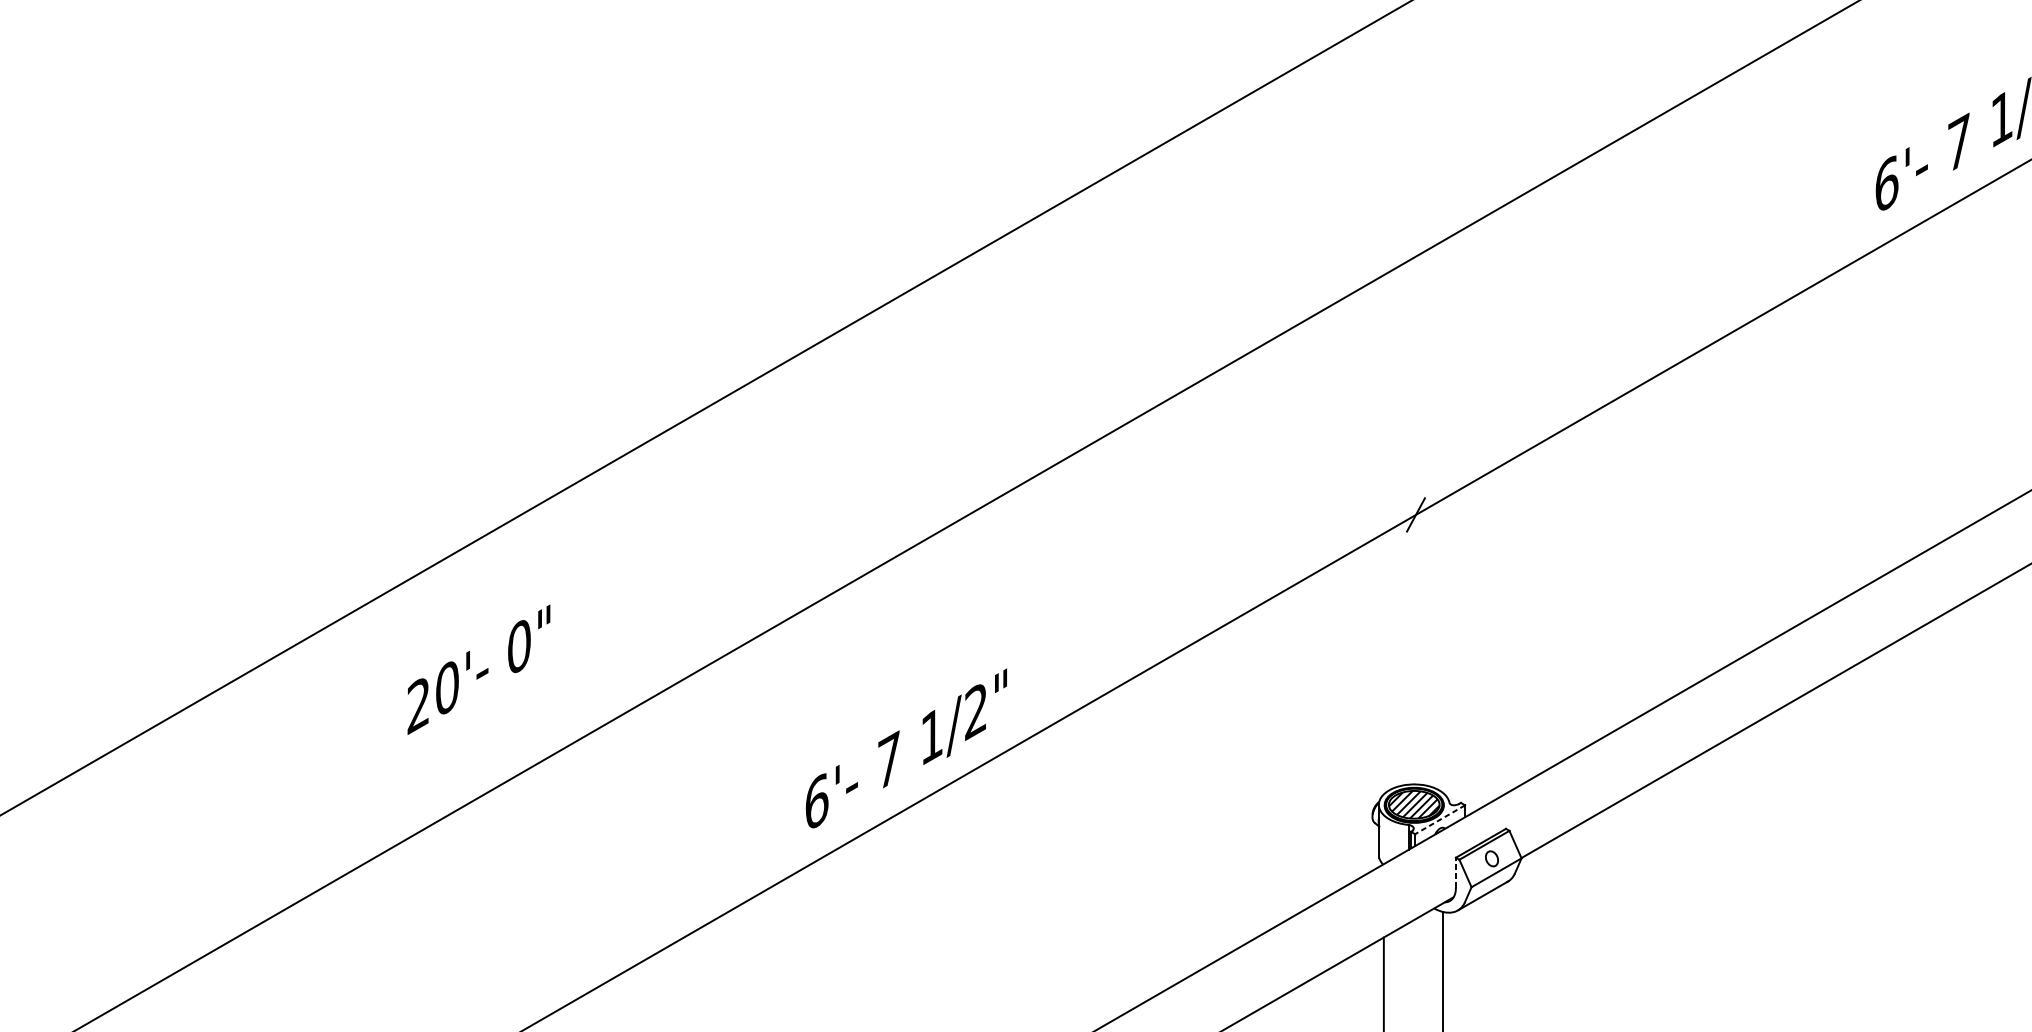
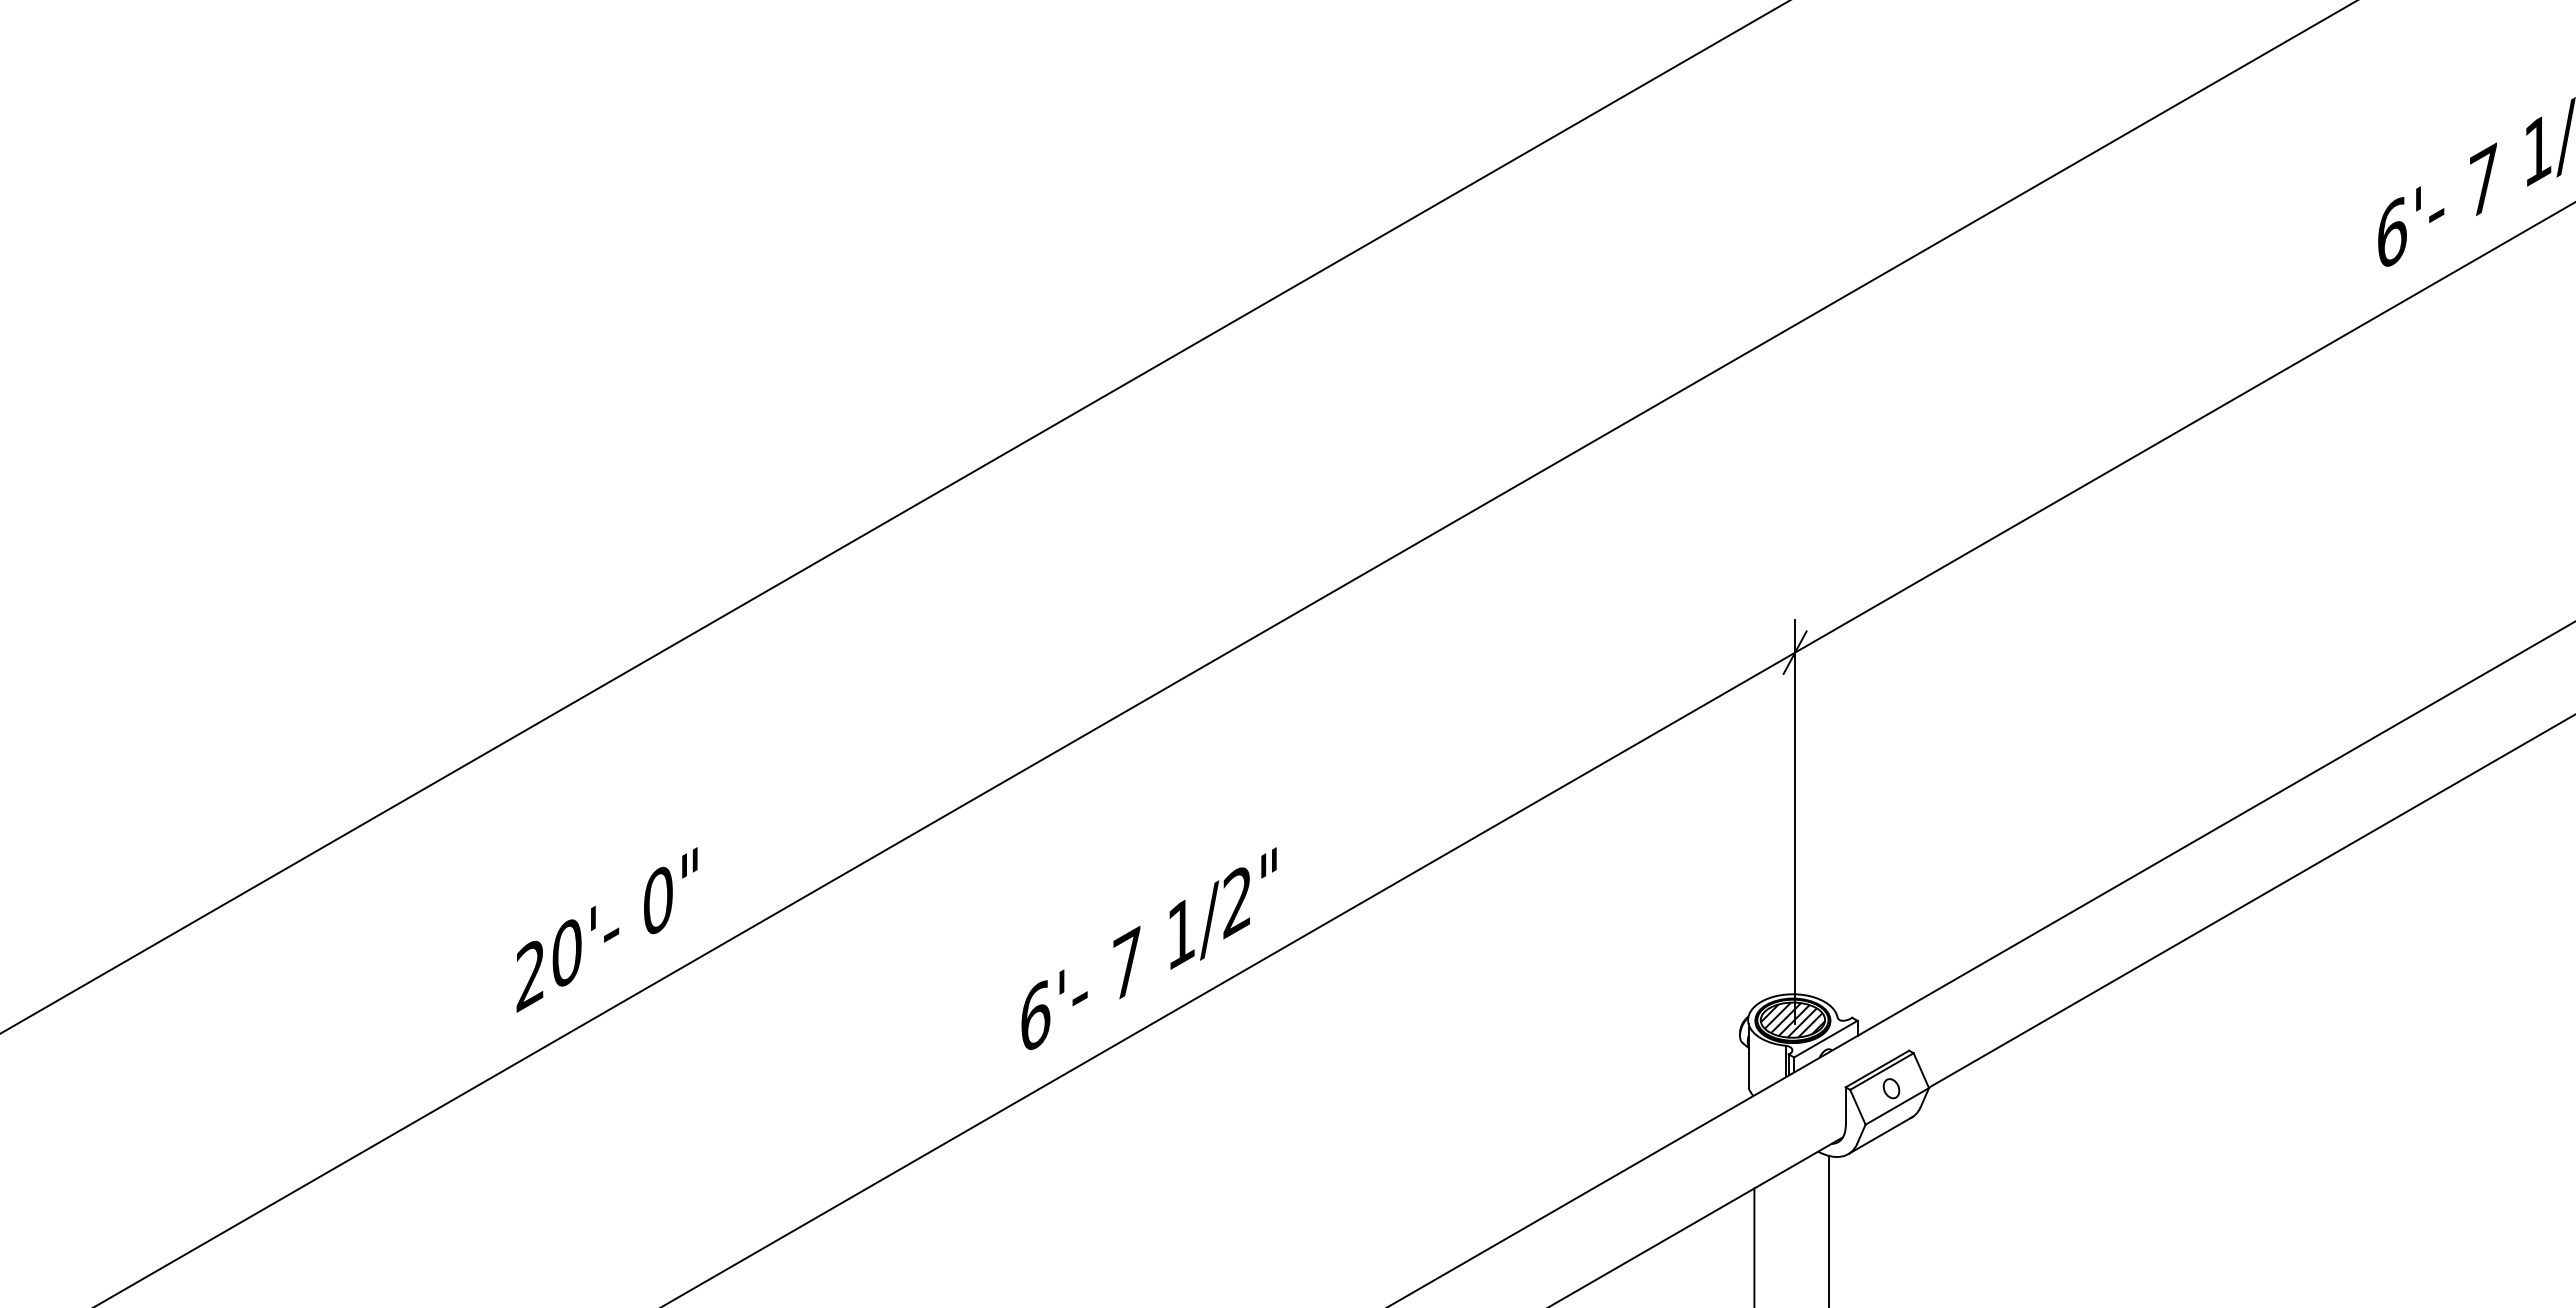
line: (1416, 648) -> (1795, 821), added
text: (478, 669) -> (606, 929), moved
line: (1439, 820) -> (1825, 1039), dashed -> solid
line: (1455, 872) -> (1845, 1105), dashed -> solid

